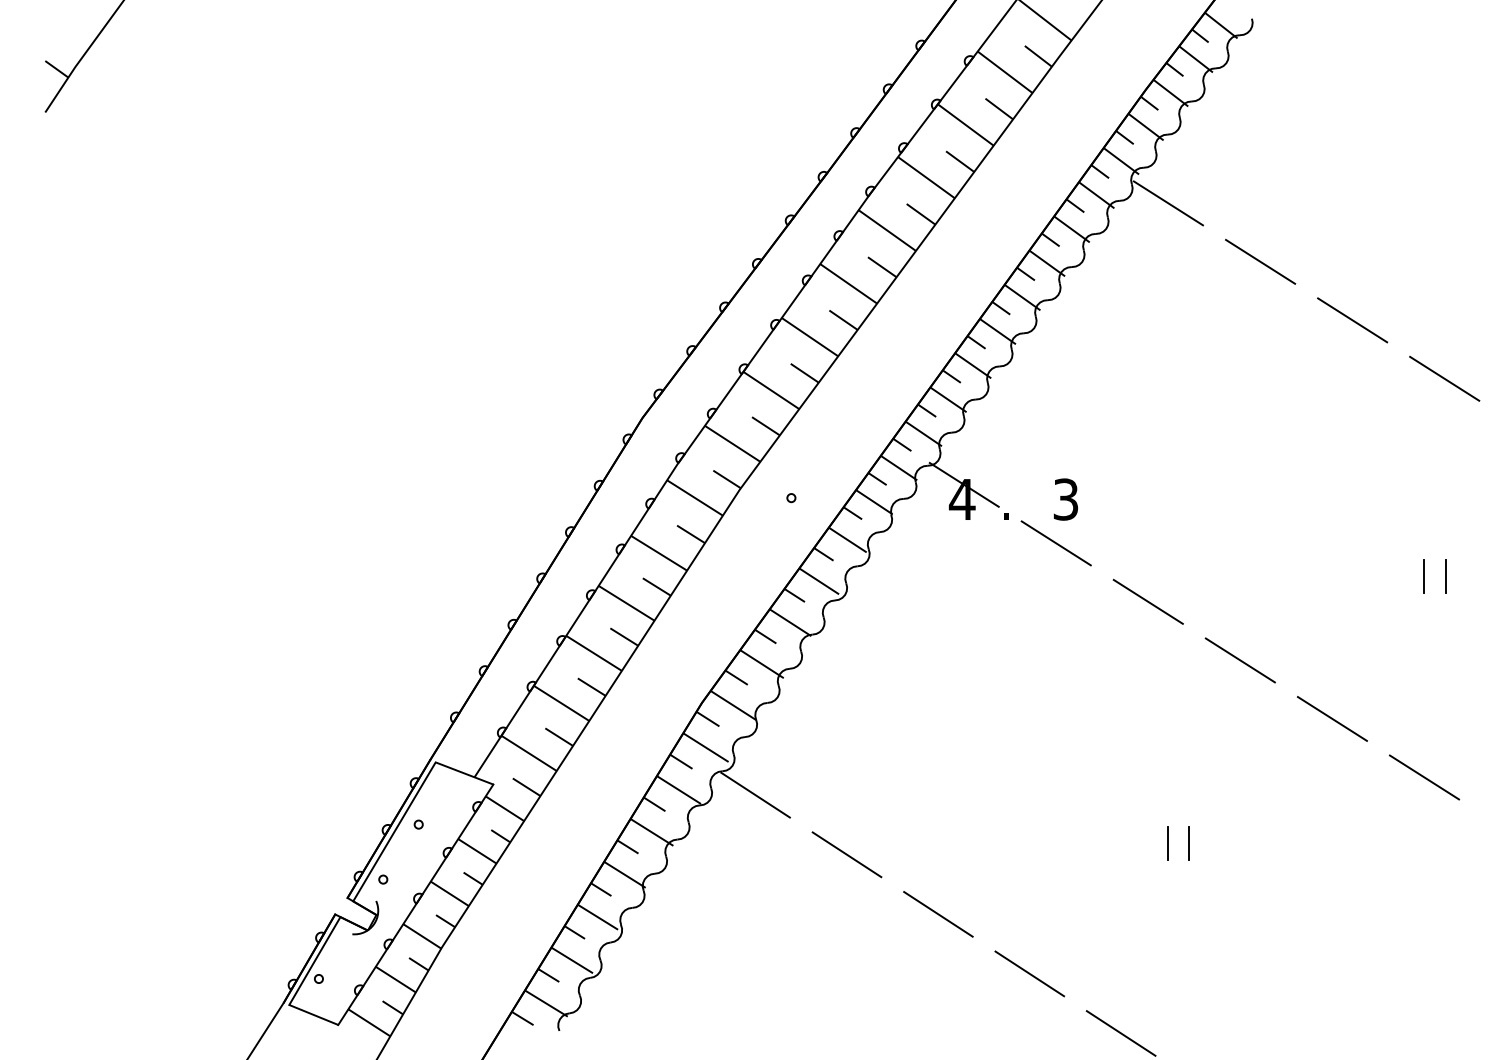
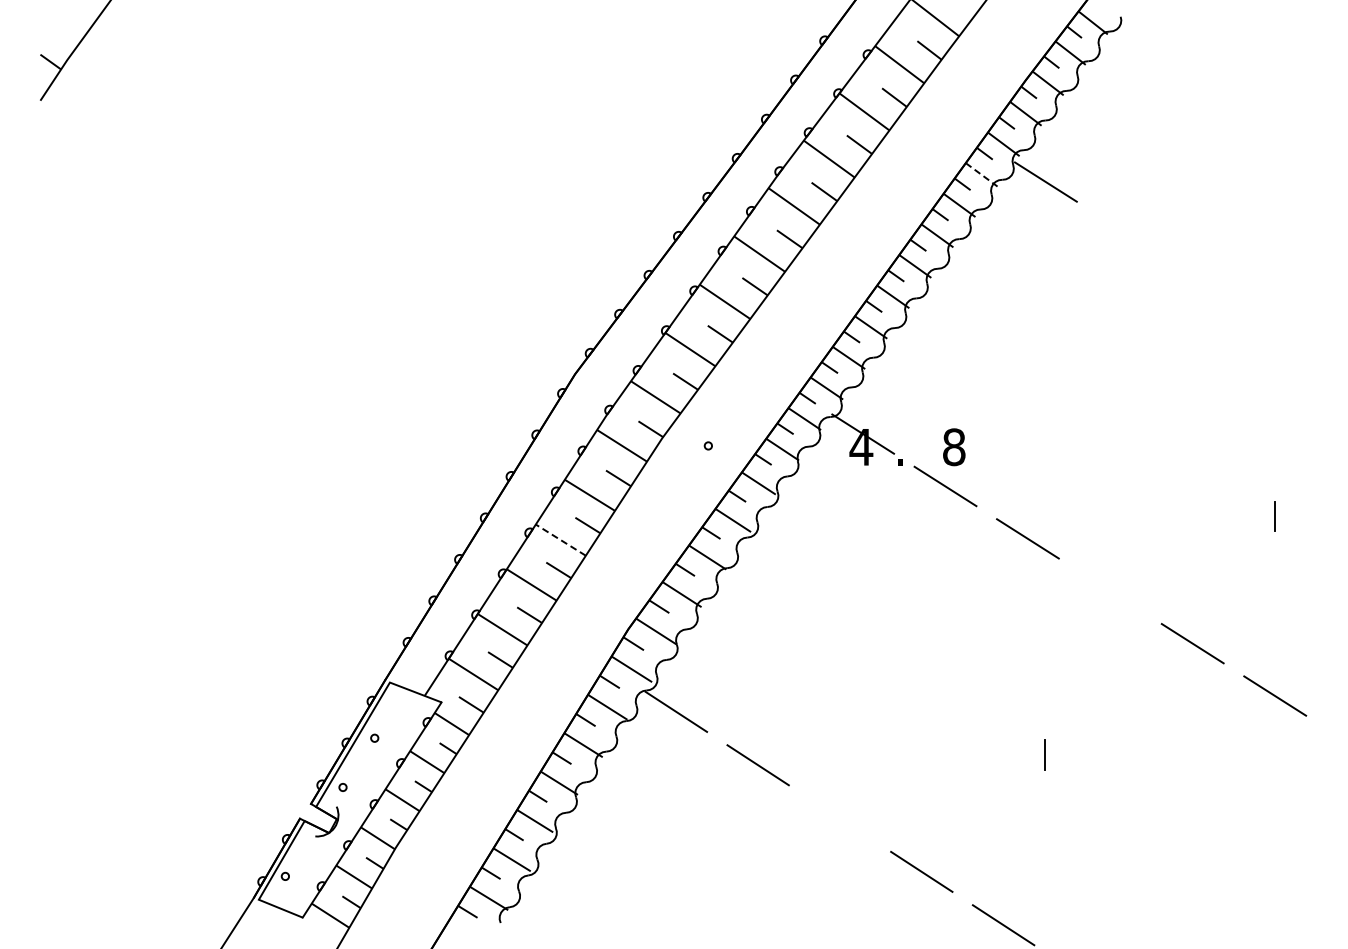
line: (1096, 194) -> (981, 174), solid -> dashed
line: (1260, 261) -> (1128, 234), removed
line: (1352, 320) -> (1210, 286), removed
line: (1444, 378) -> (1293, 338), removed
text: (1066, 499) -> (954, 447), 3 -> 8
line: (1446, 575) -> (1294, 515), removed
line: (626, 602) -> (560, 539), solid -> dashed
line: (1240, 659) -> (1110, 590), removed
line: (1189, 842) -> (1064, 754), removed
line: (937, 914) -> (839, 818), removed

